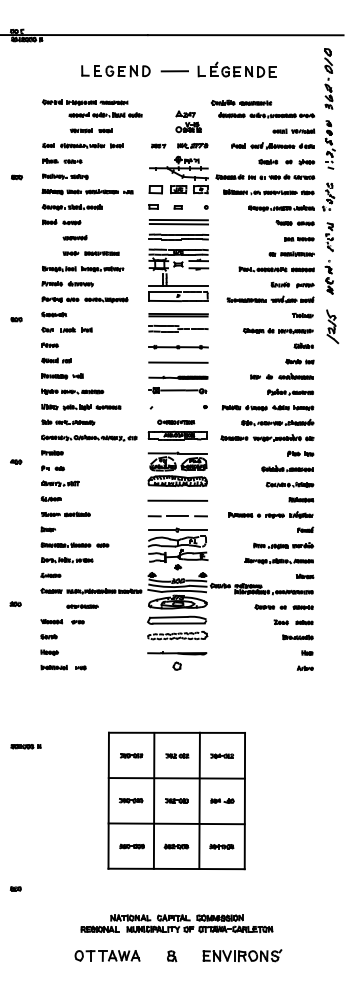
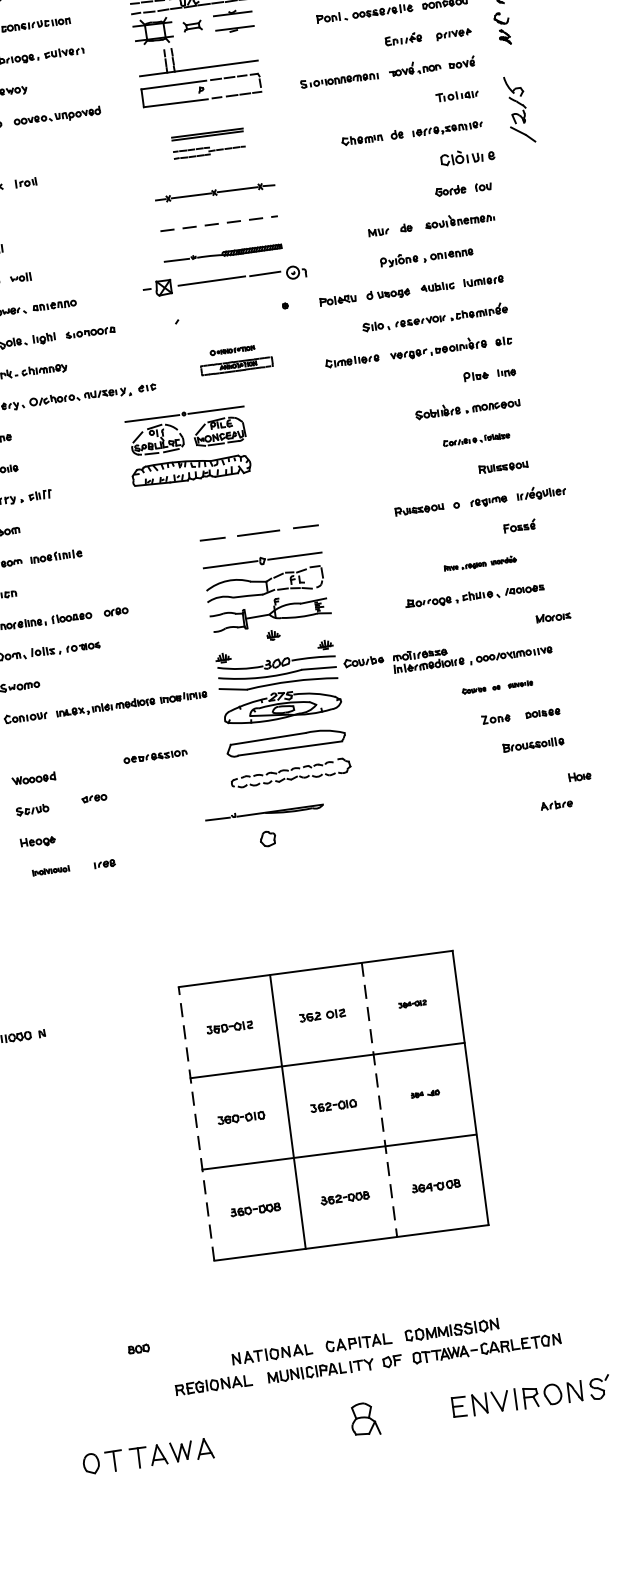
part: (178, 322) -> (208, 142), size x0.6
part: (303, 345) -> (466, 155), size x1.4
line: (178, 362) -> (219, 223), solid -> dashed
part: (177, 390) -> (224, 279), size x1.4
part: (290, 391) -> (426, 255), moved
part: (177, 429) -> (235, 358), size x0.6
part: (177, 468) -> (187, 444), moved
part: (289, 484) -> (475, 439), size x0.7
line: (177, 500) -> (254, 501), removed
part: (270, 514) -> (479, 499), moved
part: (283, 545) -> (479, 563), size x0.6
part: (305, 576) -> (554, 616), moved
line: (82, 606) -> (155, 756), moved
part: (283, 606) -> (496, 686), size x0.6
part: (77, 622) -> (93, 799), moved
part: (307, 652) -> (579, 775), moved
part: (177, 660) -> (267, 827), moved
part: (53, 667) -> (49, 870), size x0.7
part: (221, 756) -> (411, 1004), size x0.6
line: (108, 800) -> (196, 1123), solid -> dashed
part: (222, 800) -> (425, 1092), size x0.6
line: (199, 801) -> (379, 1101), solid -> dashed
part: (15, 888) -> (137, 1348), moved
part: (107, 955) -> (148, 1455), moved
part: (242, 955) -> (531, 1396), moved
part: (172, 956) -> (366, 1420), size x1.6

